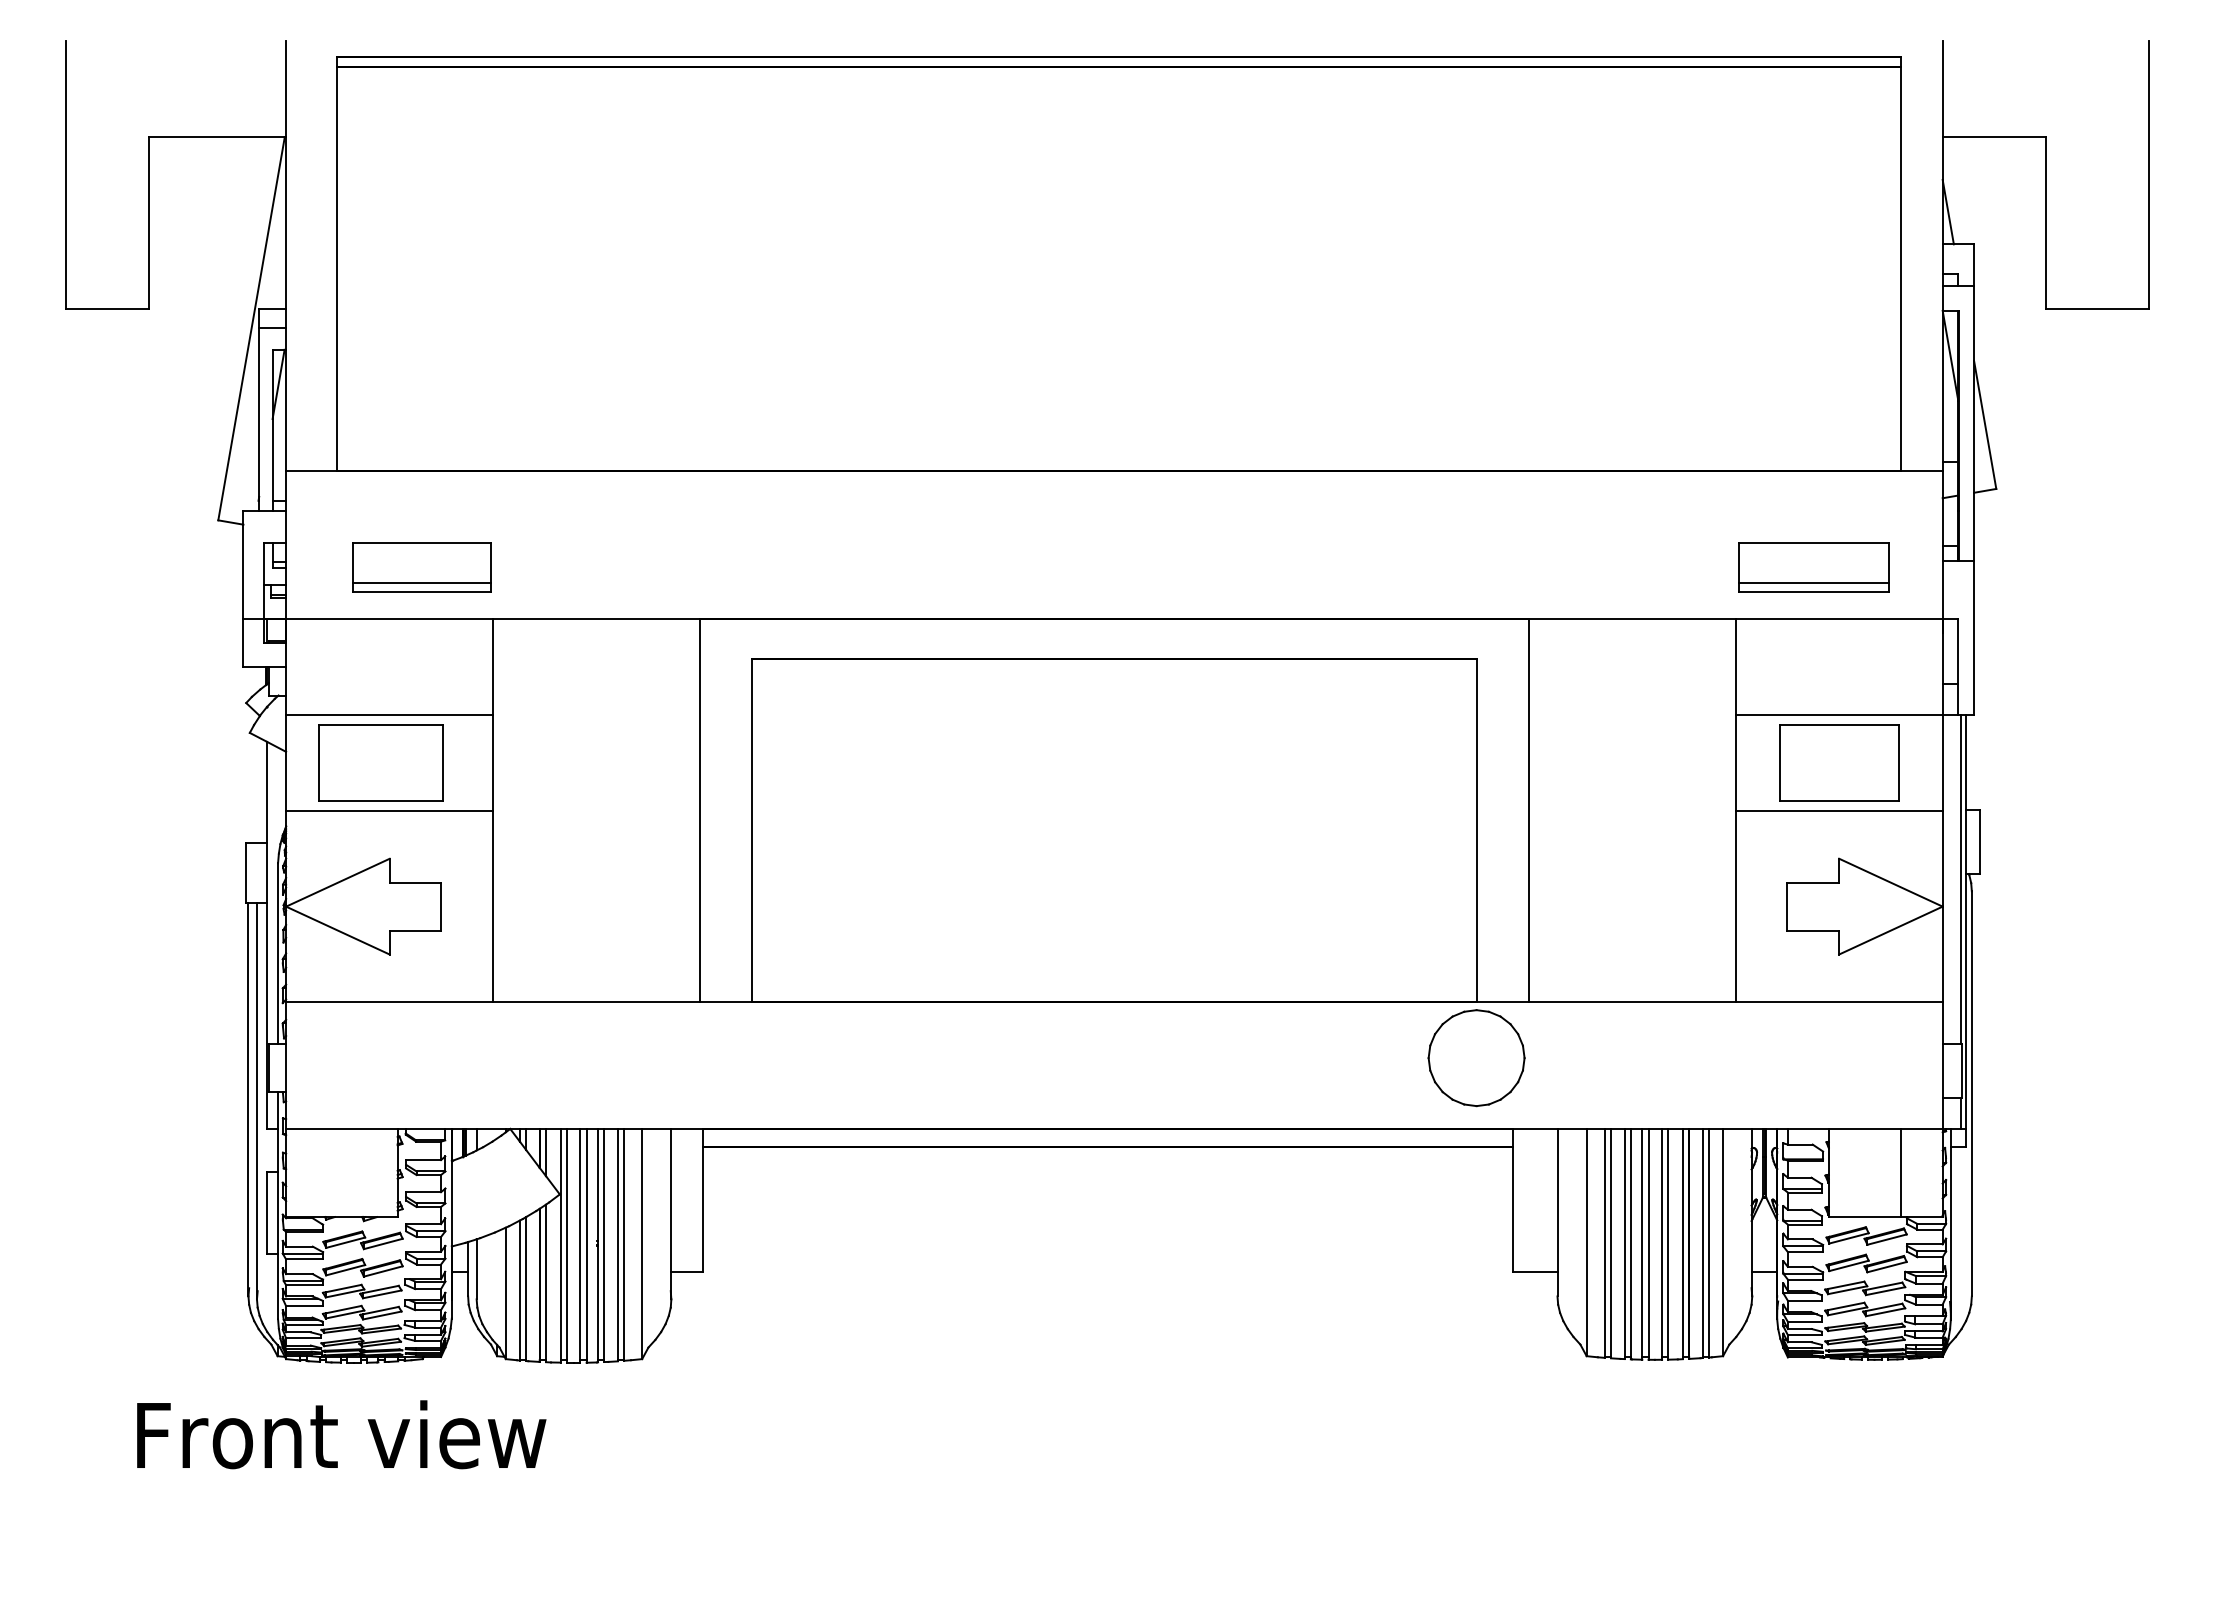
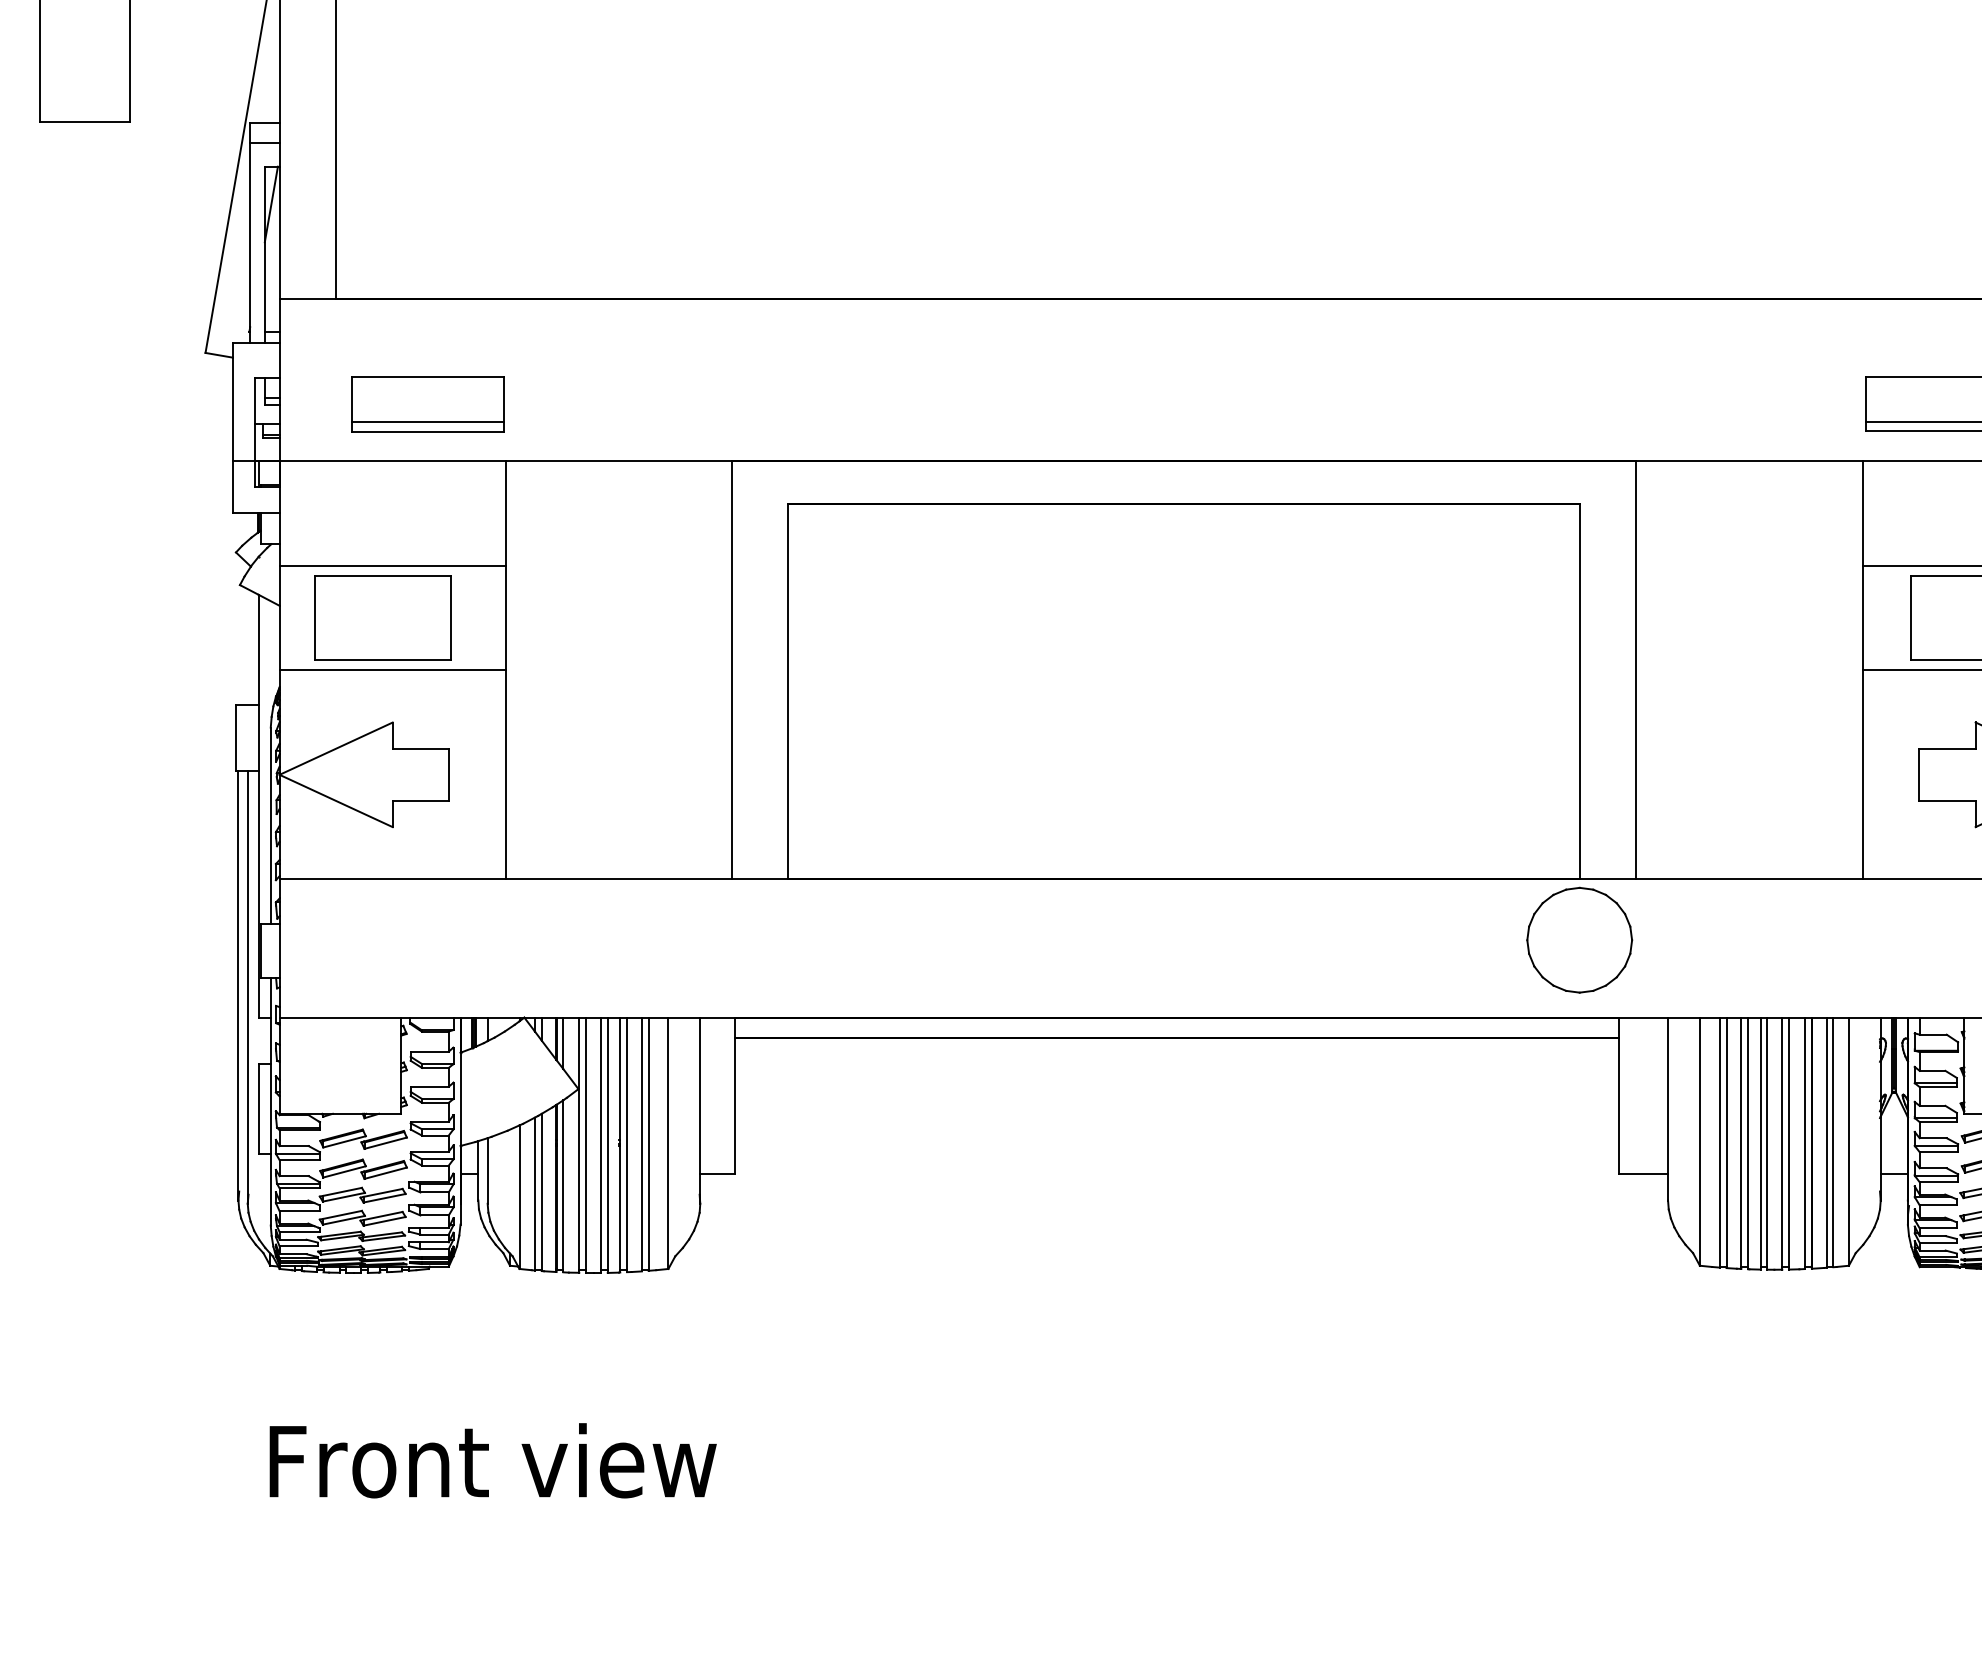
text: (341, 1434) -> (492, 1460), moved

